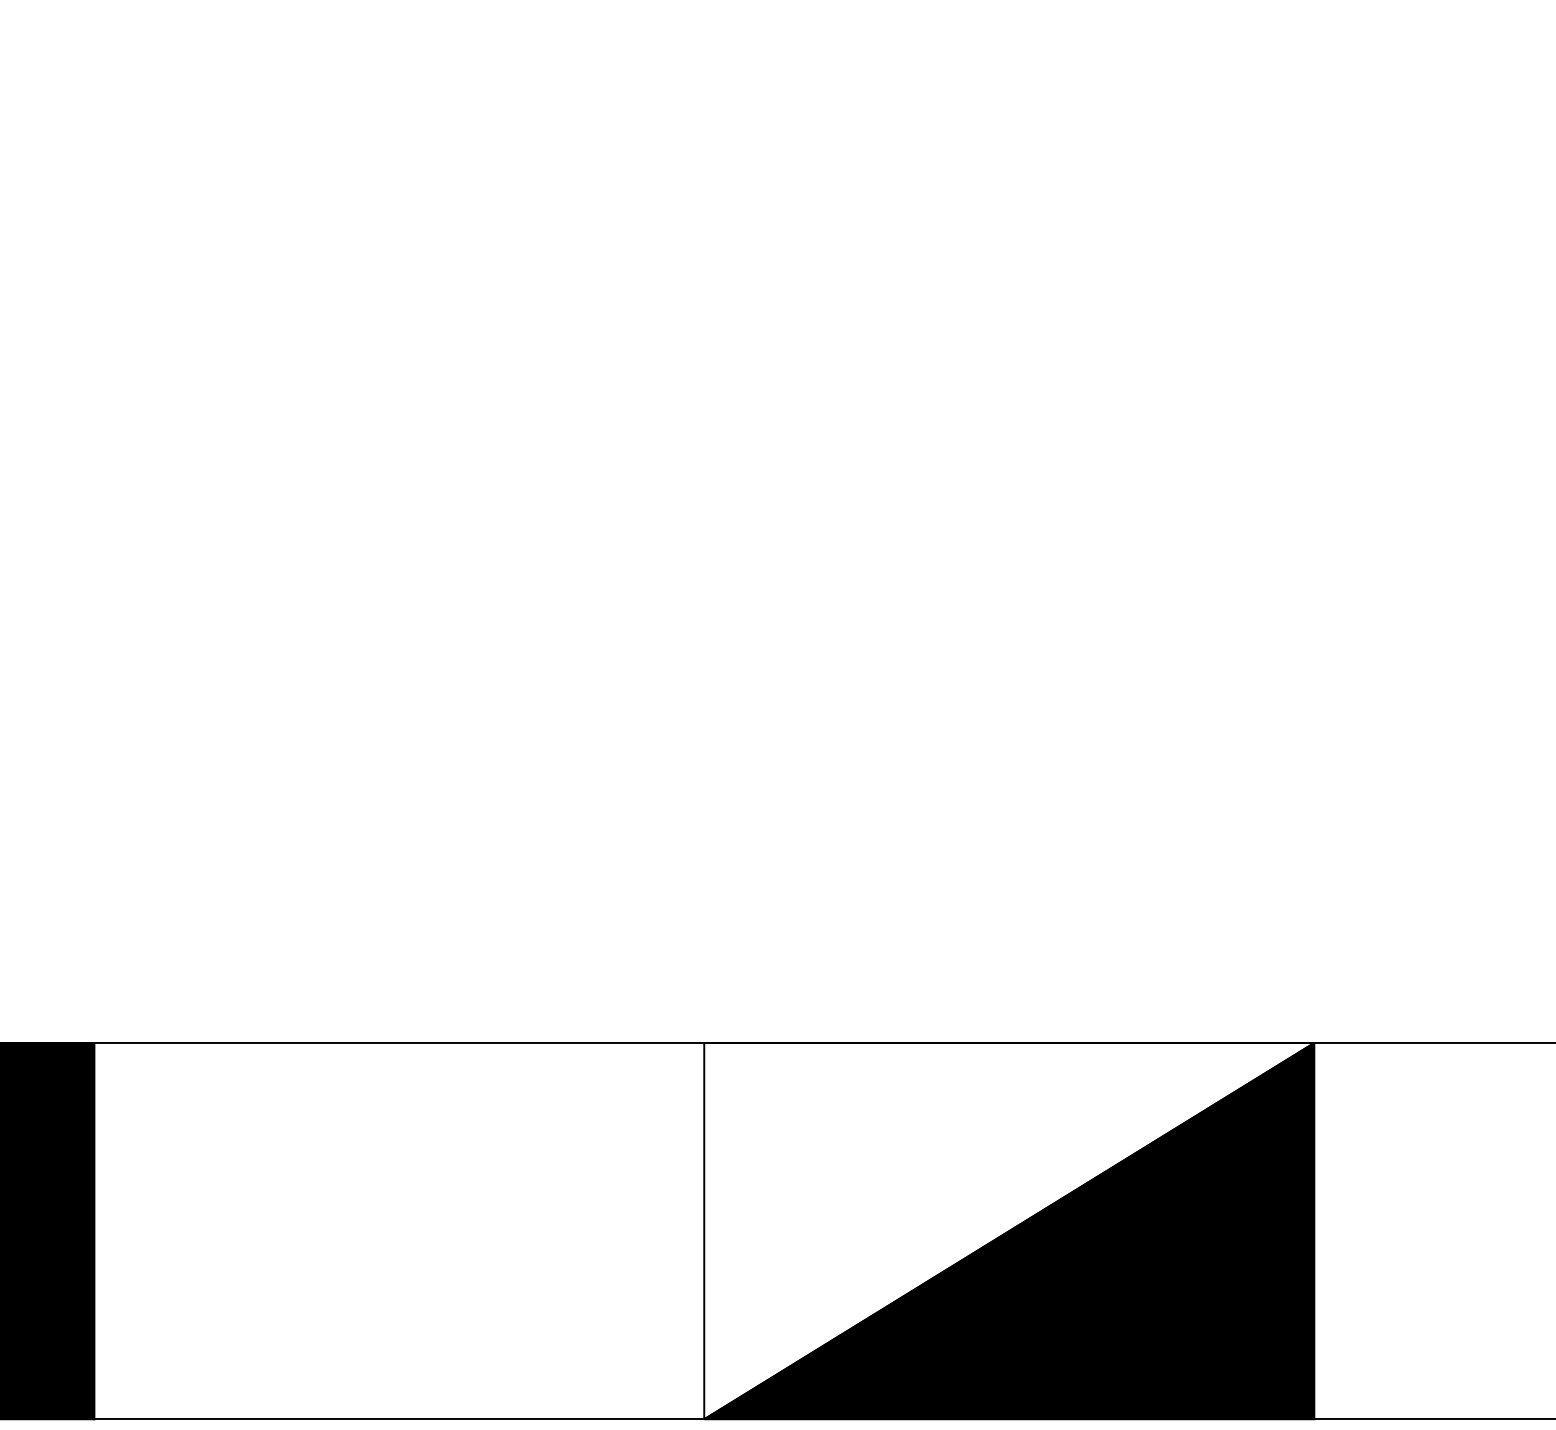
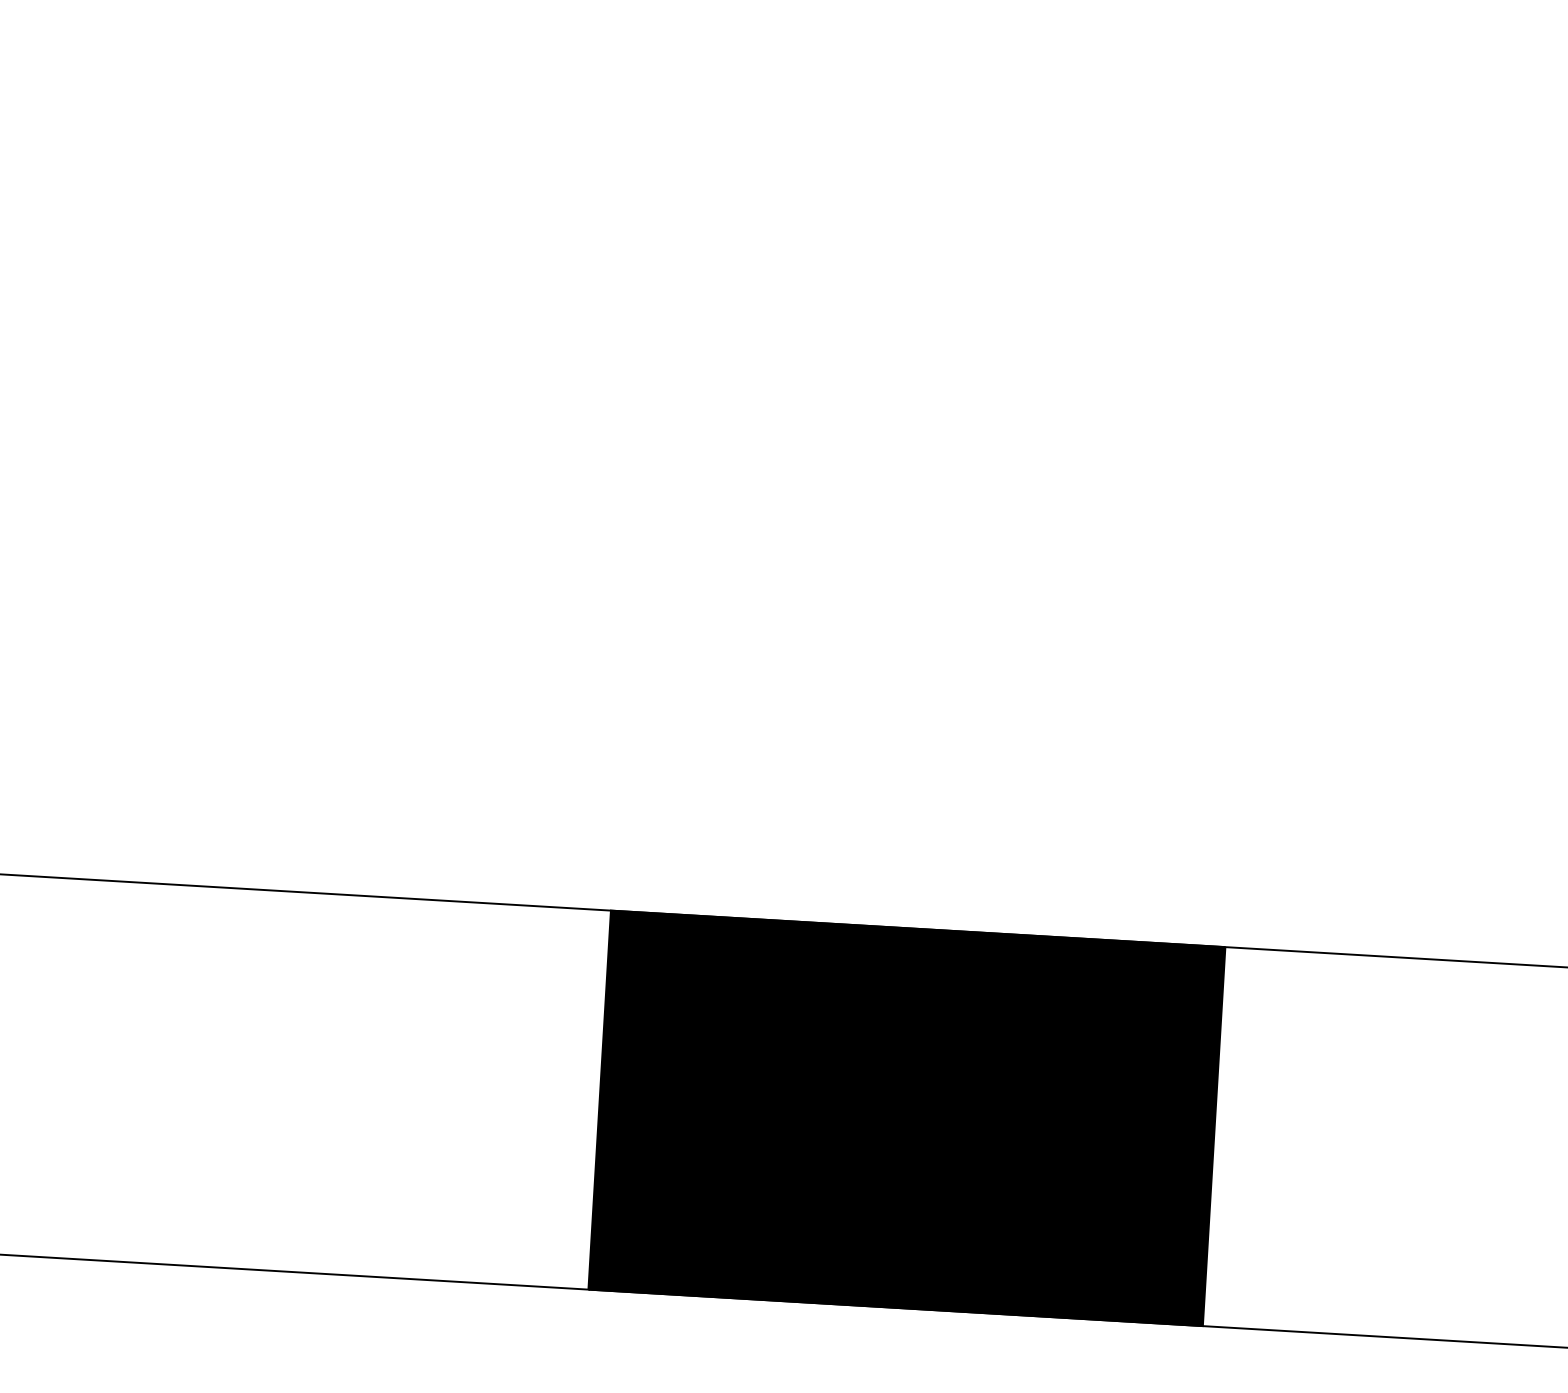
fill: (1009, 1230) -> (907, 1117), added

